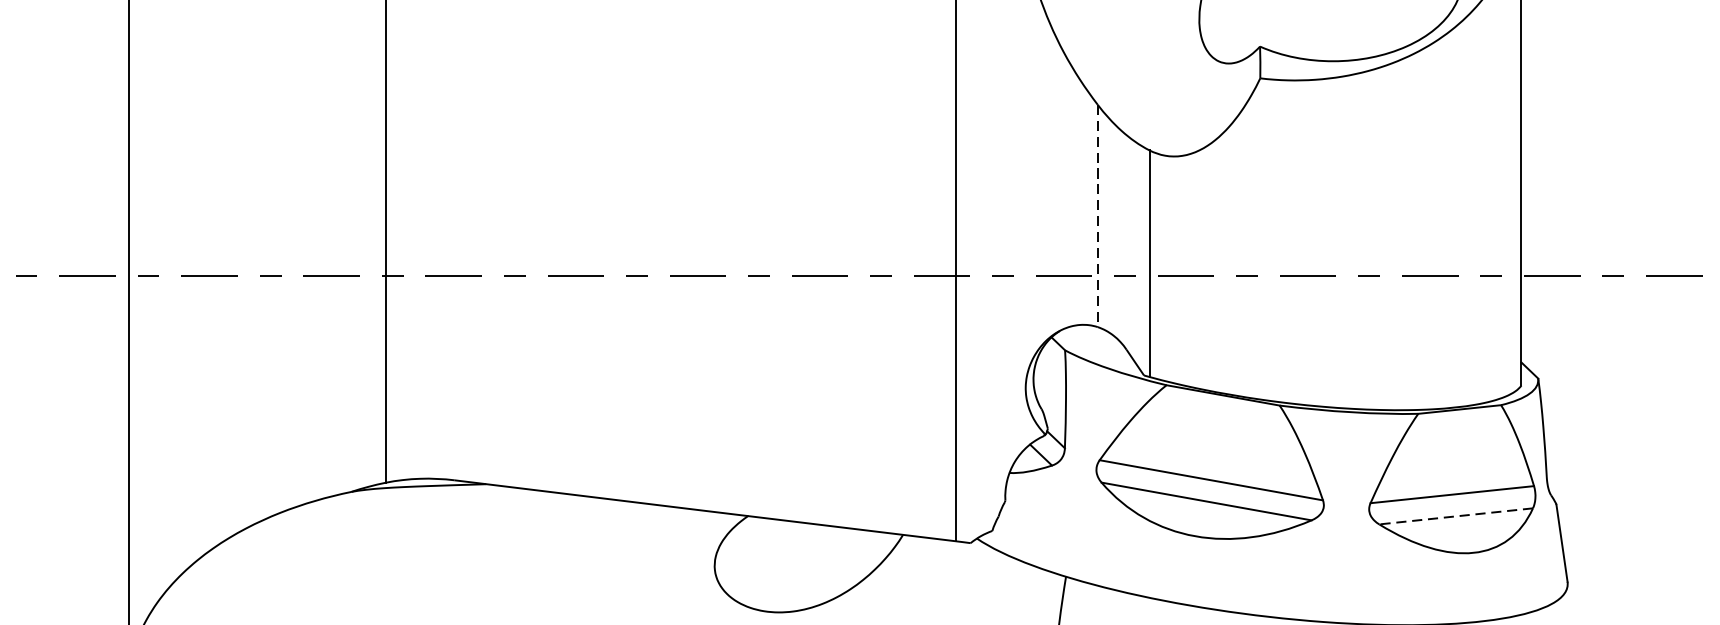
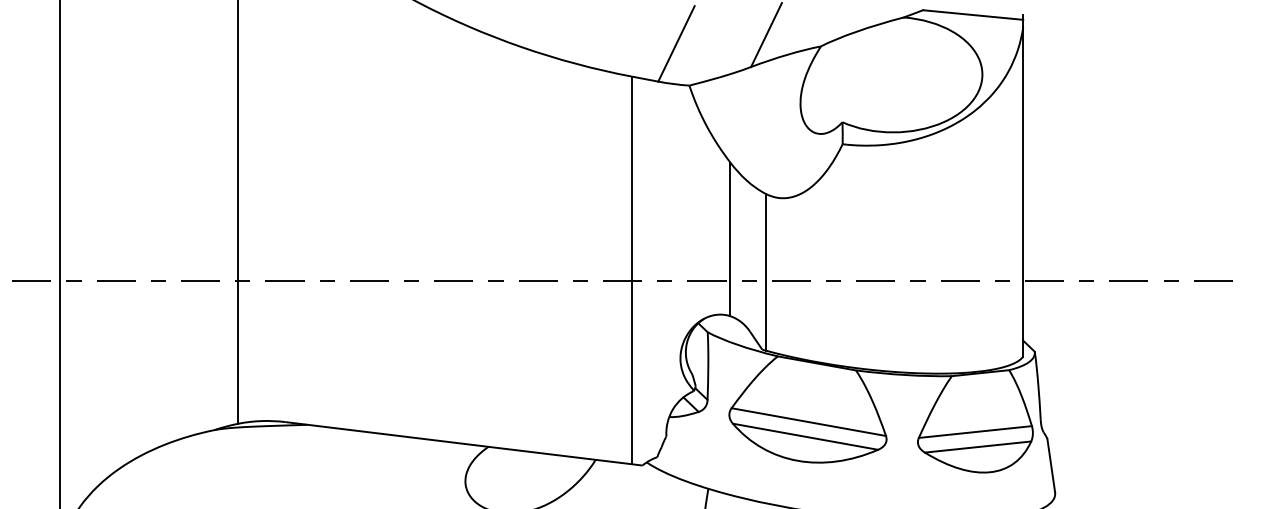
line: (1098, 216) -> (730, 239), dashed -> solid
line: (1455, 517) -> (977, 447), dashed -> solid

